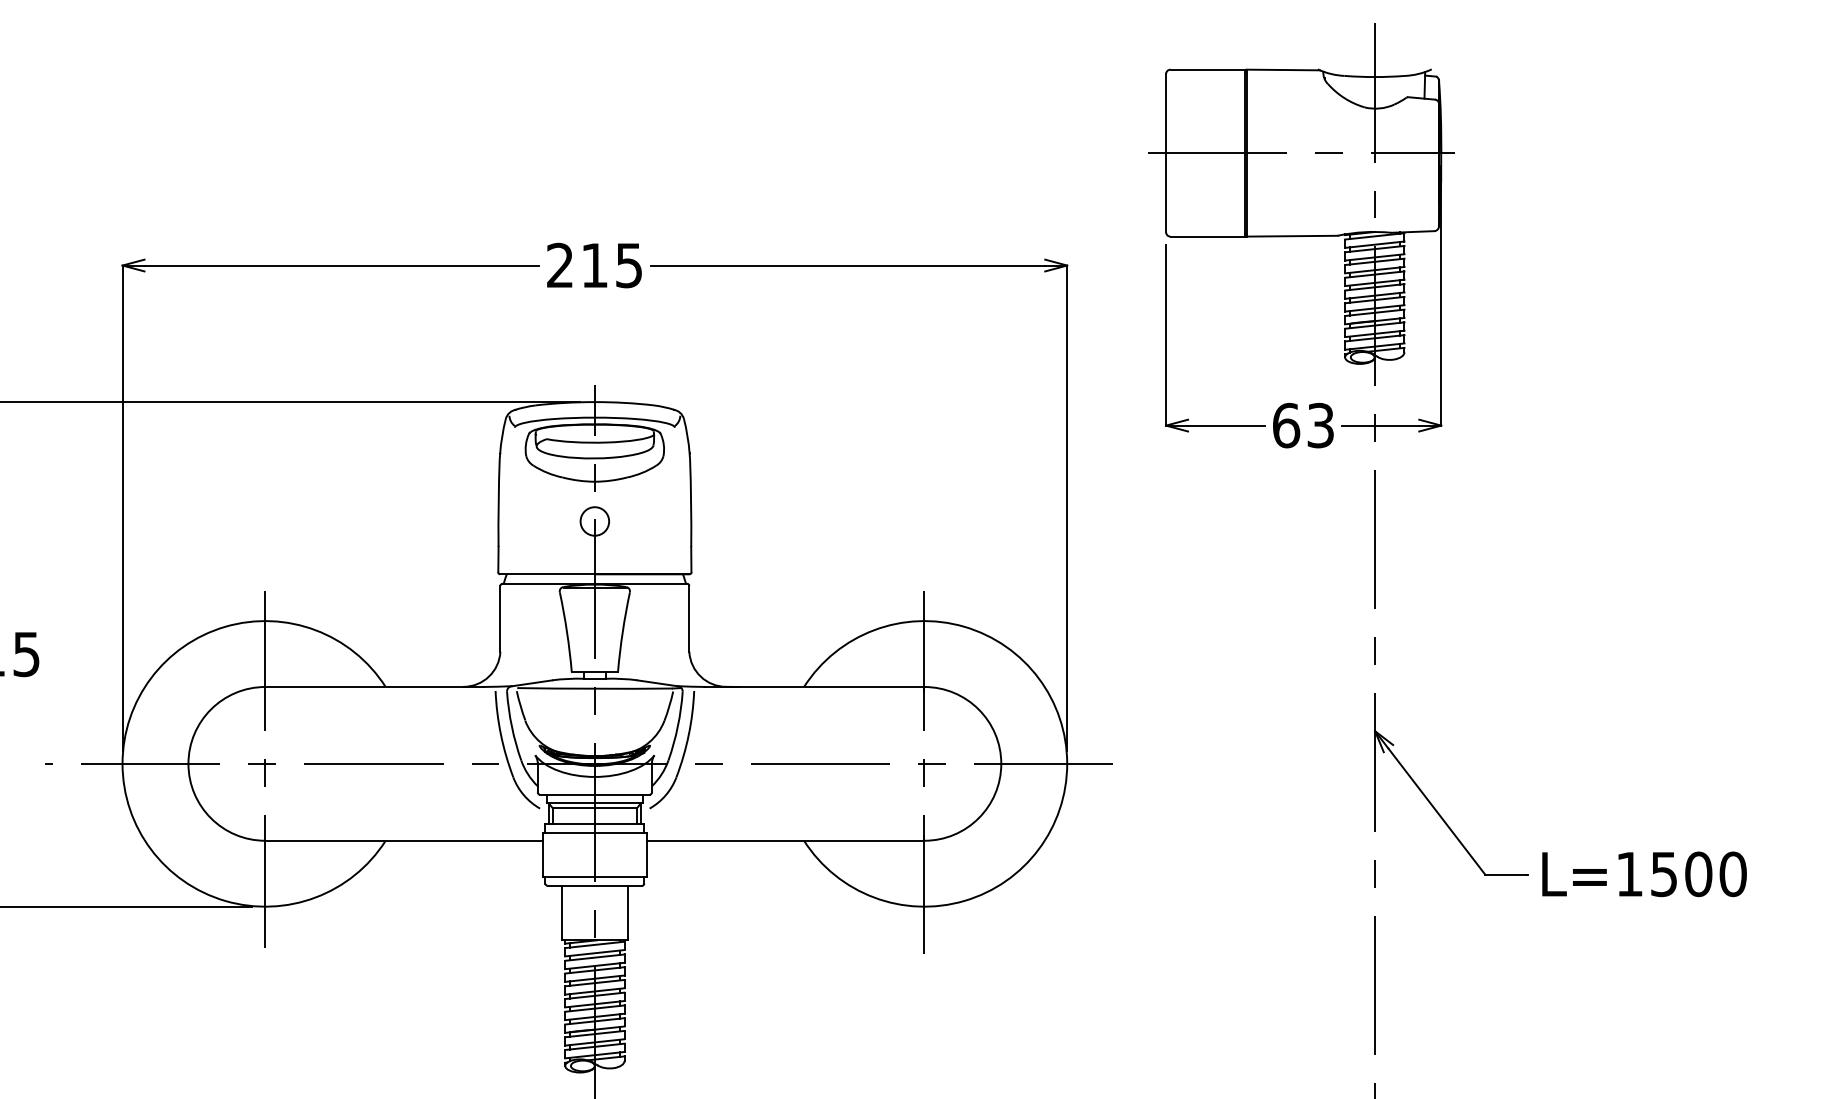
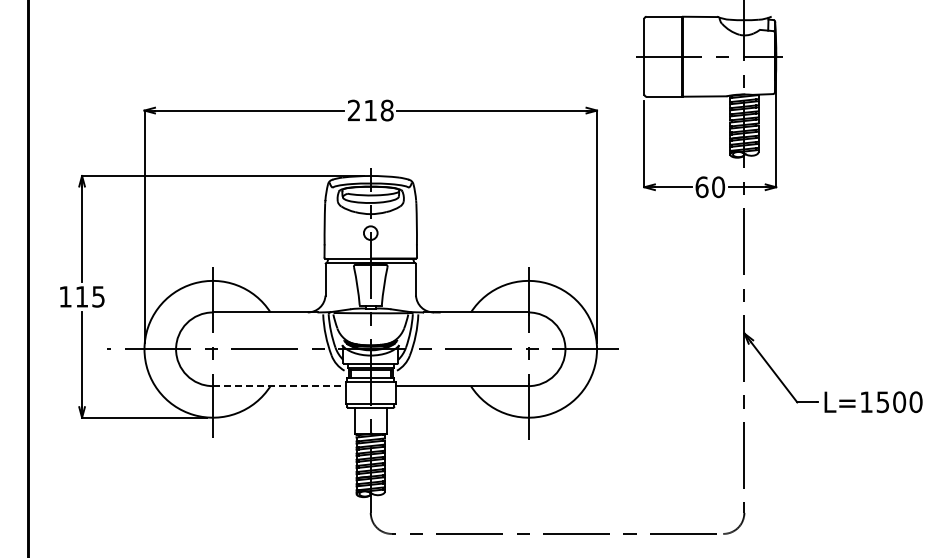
text: (627, 265) -> (386, 110), 215 -> 218
text: (1320, 426) -> (718, 187), 63 -> 60
line: (404, 841) -> (279, 386), solid -> dashed

